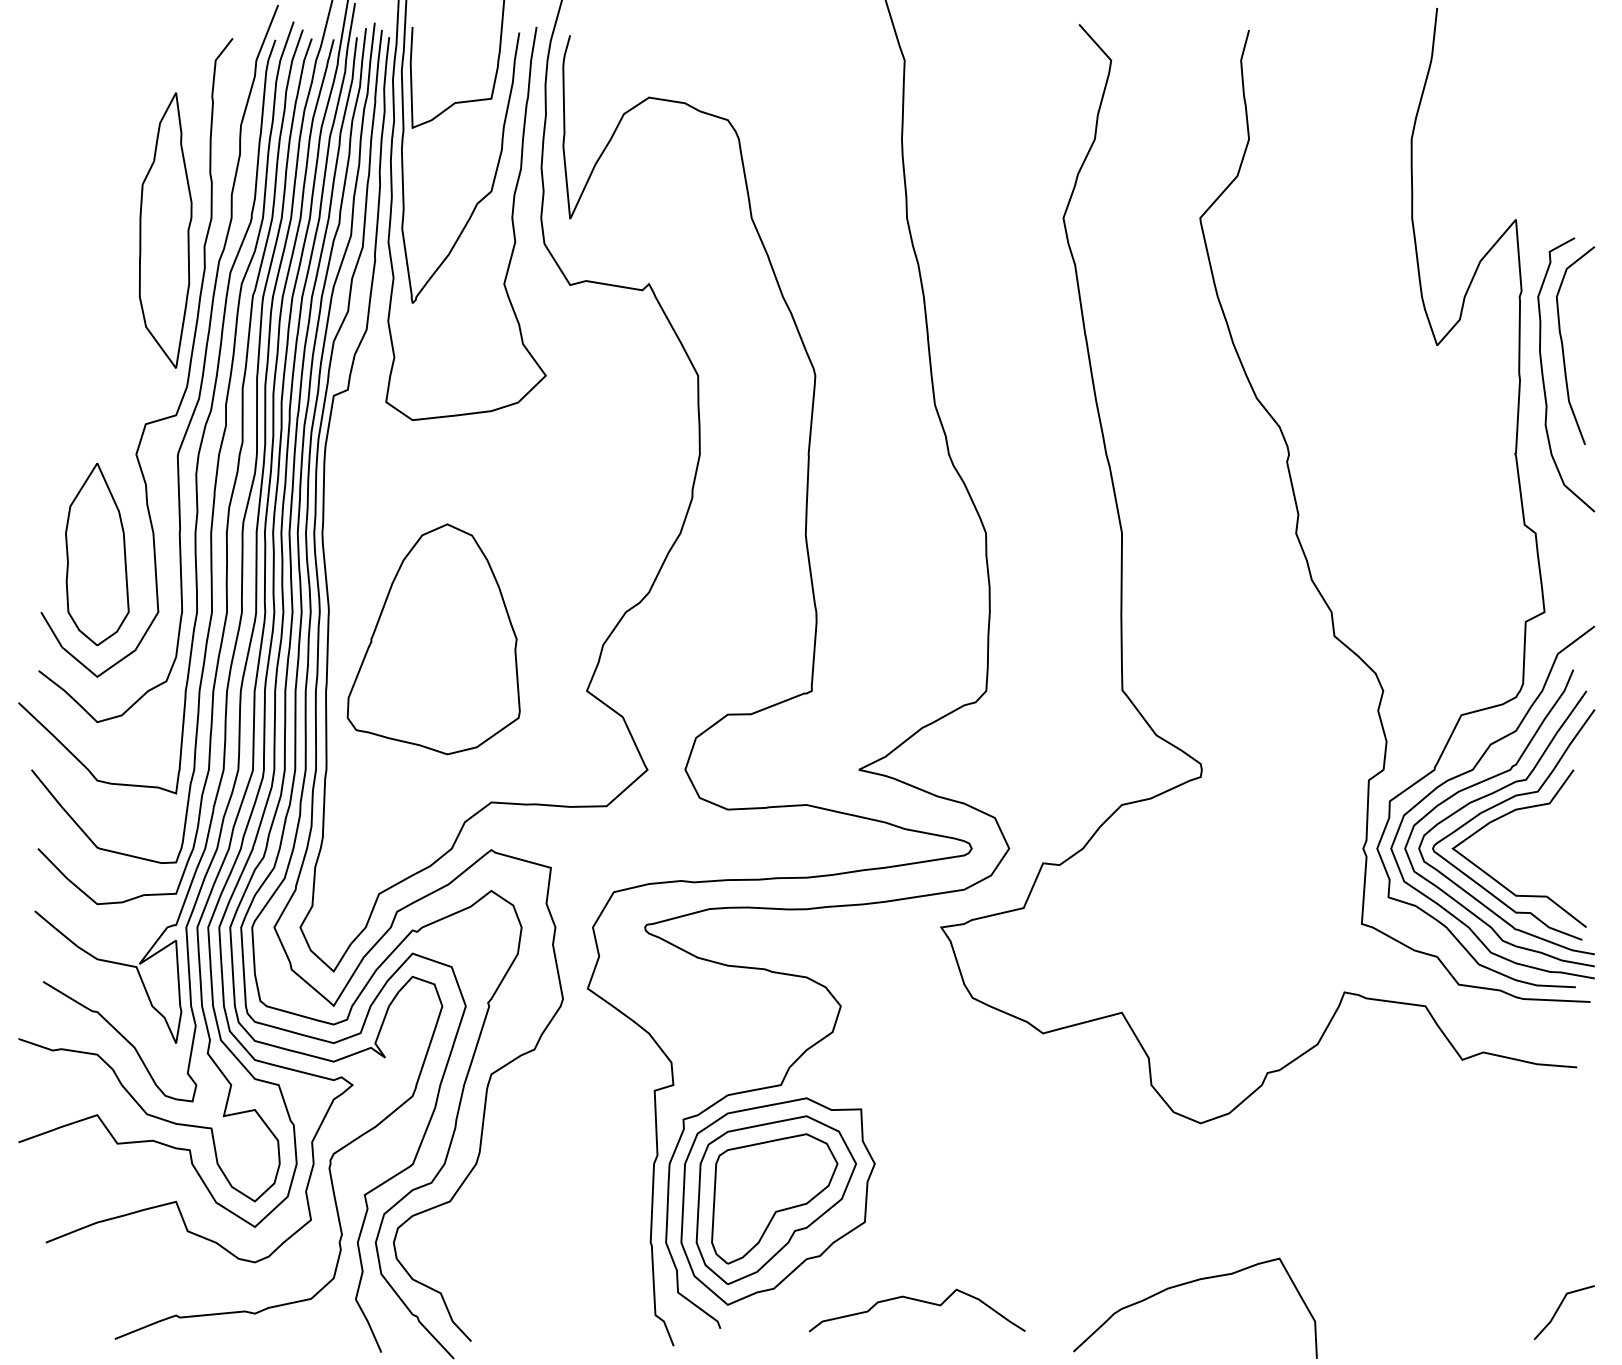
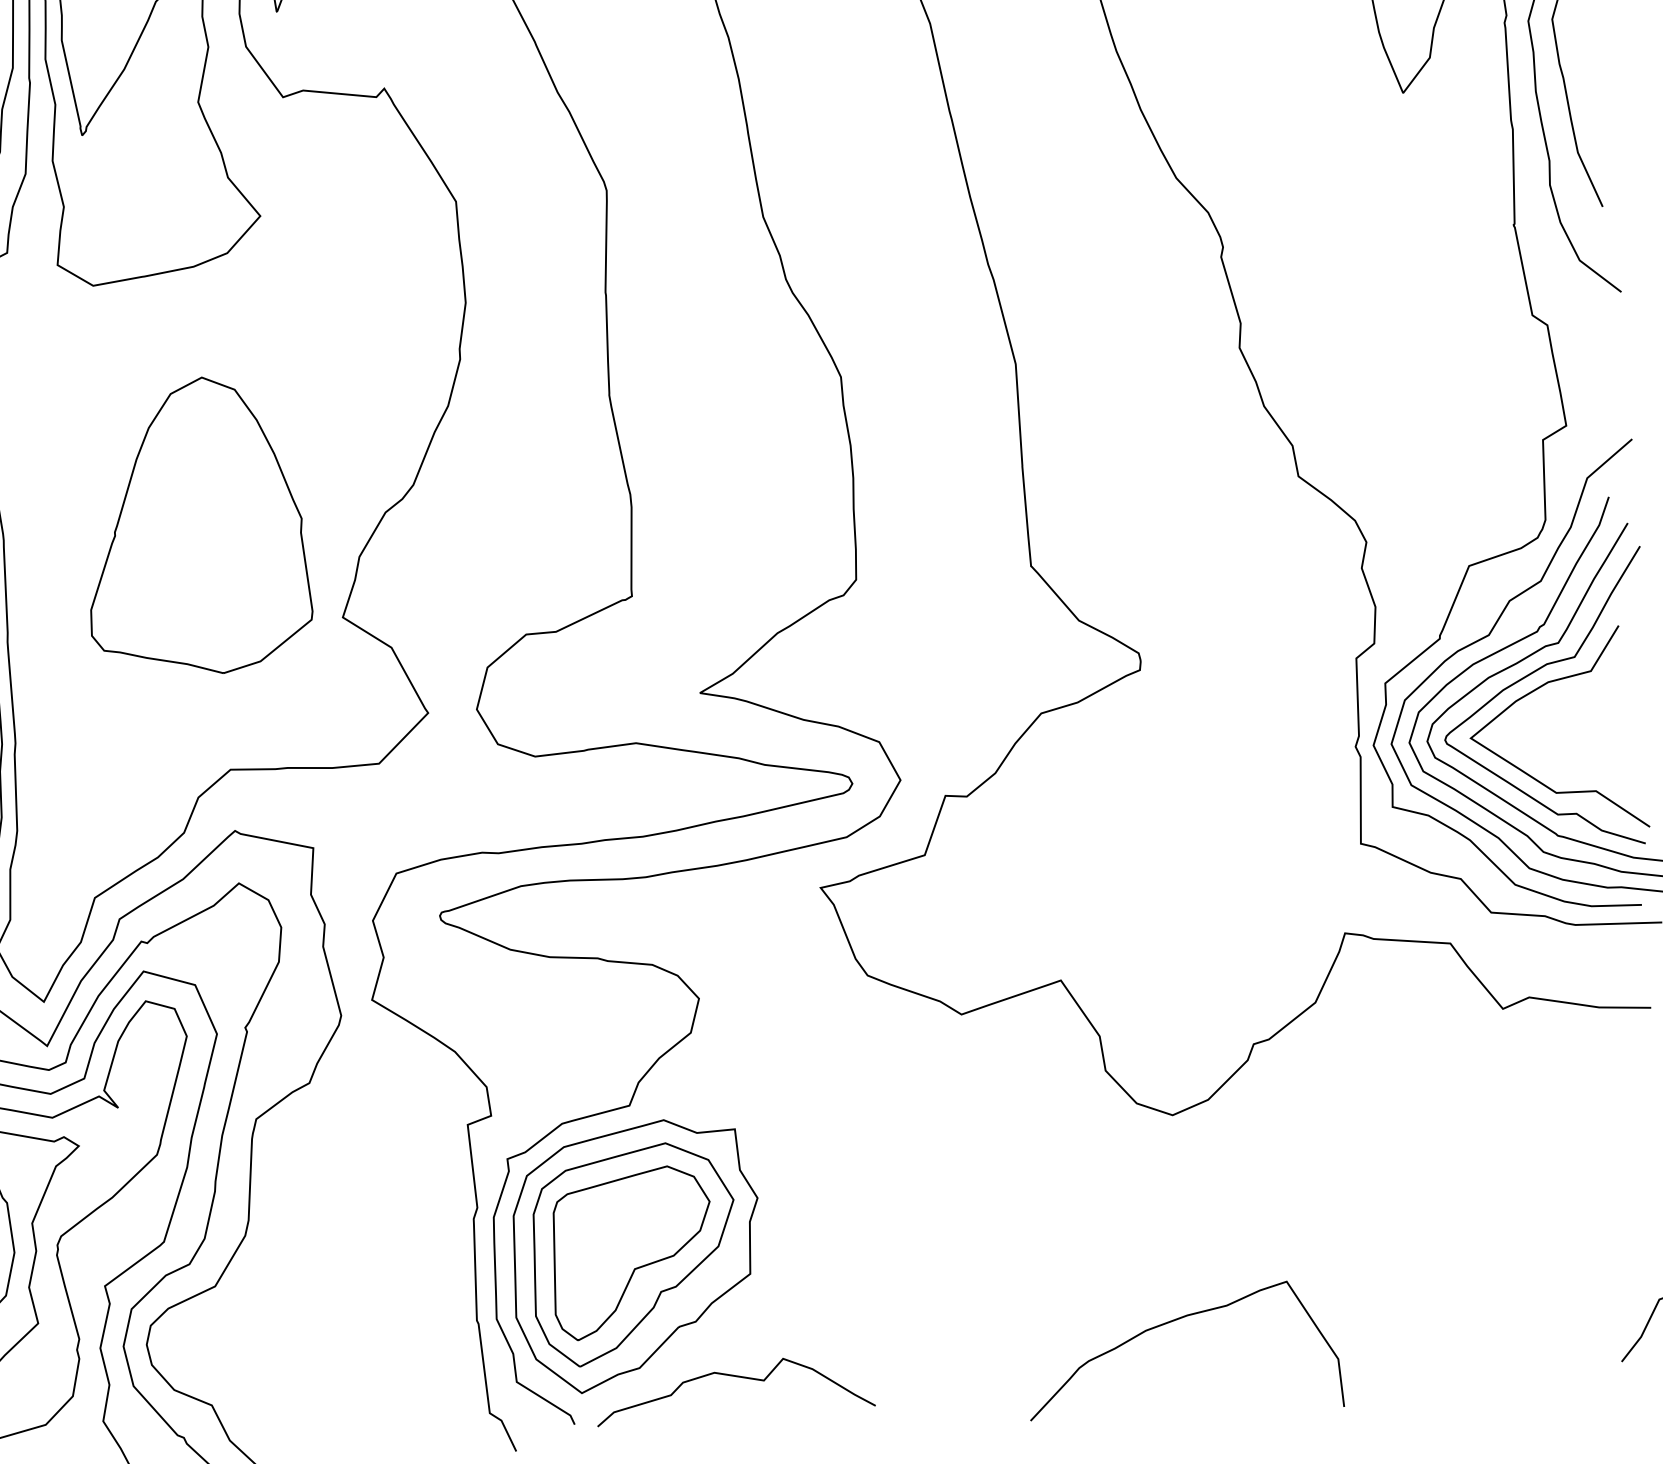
part: (433, 639) -> (194, 526), moved
curve: (918, 1301) -> (735, 1377), moved

